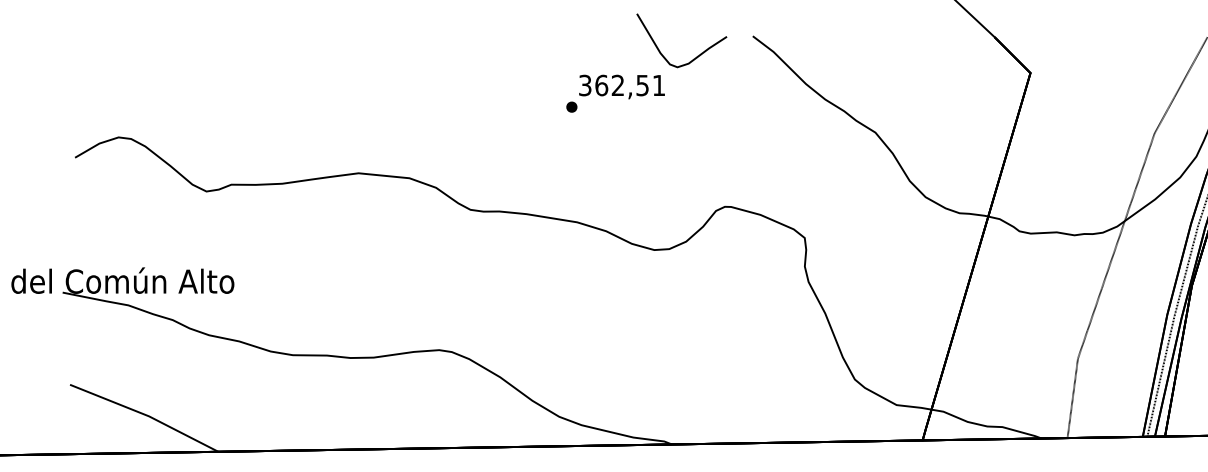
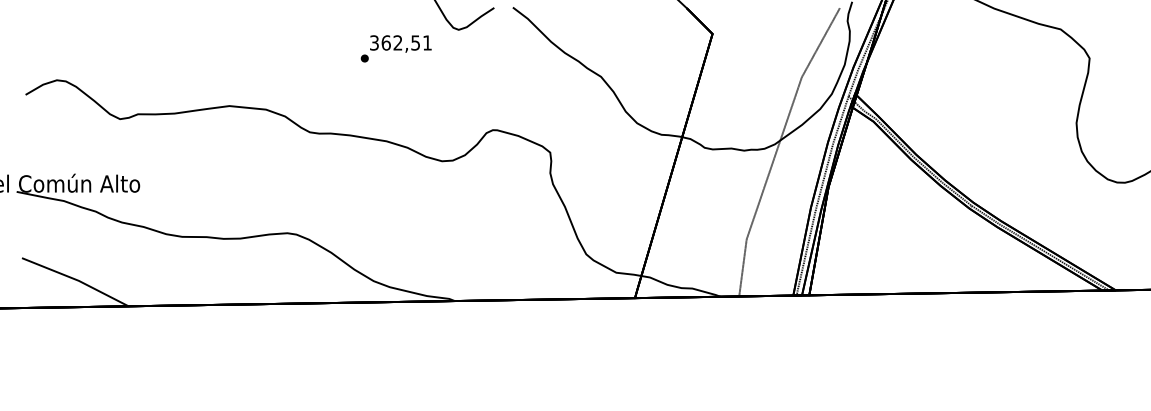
text: (614, 93) -> (395, 48), moved

